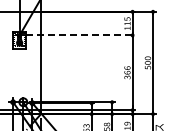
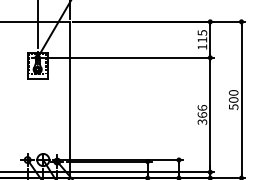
line: (80, 35) -> (130, 58), dashed -> solid

